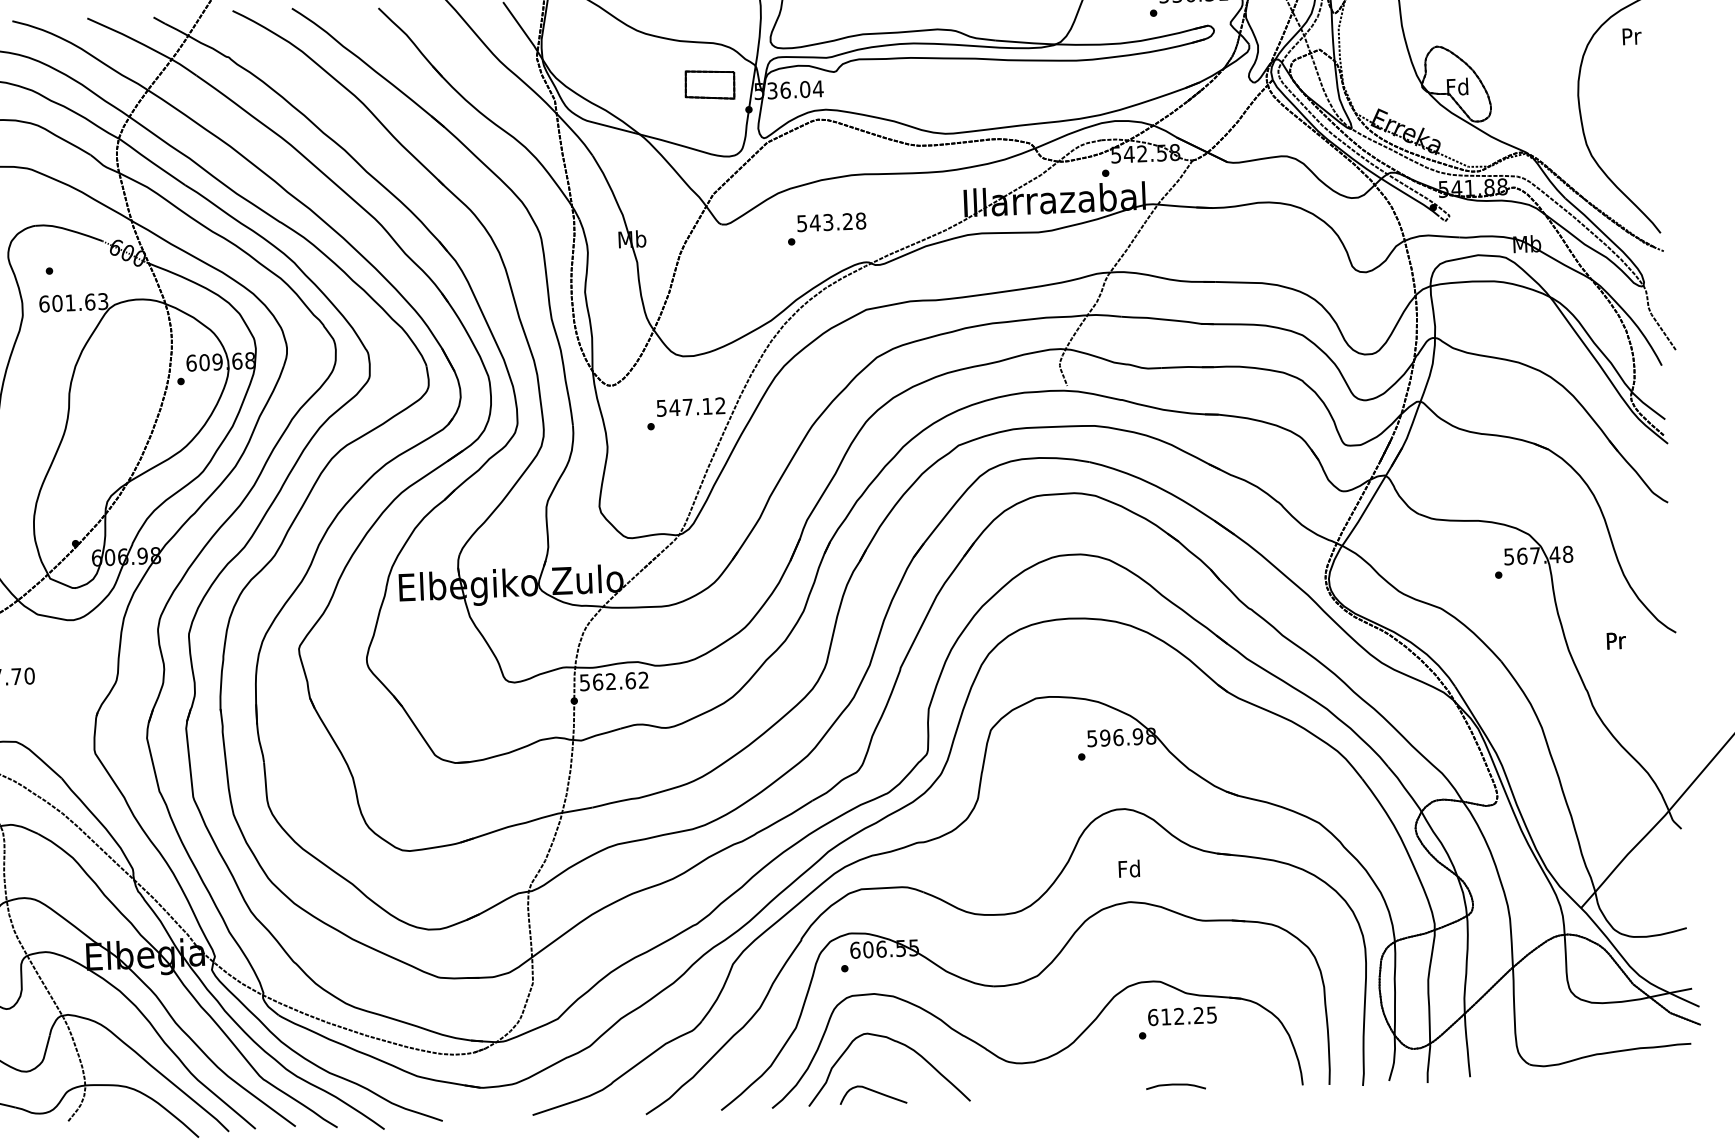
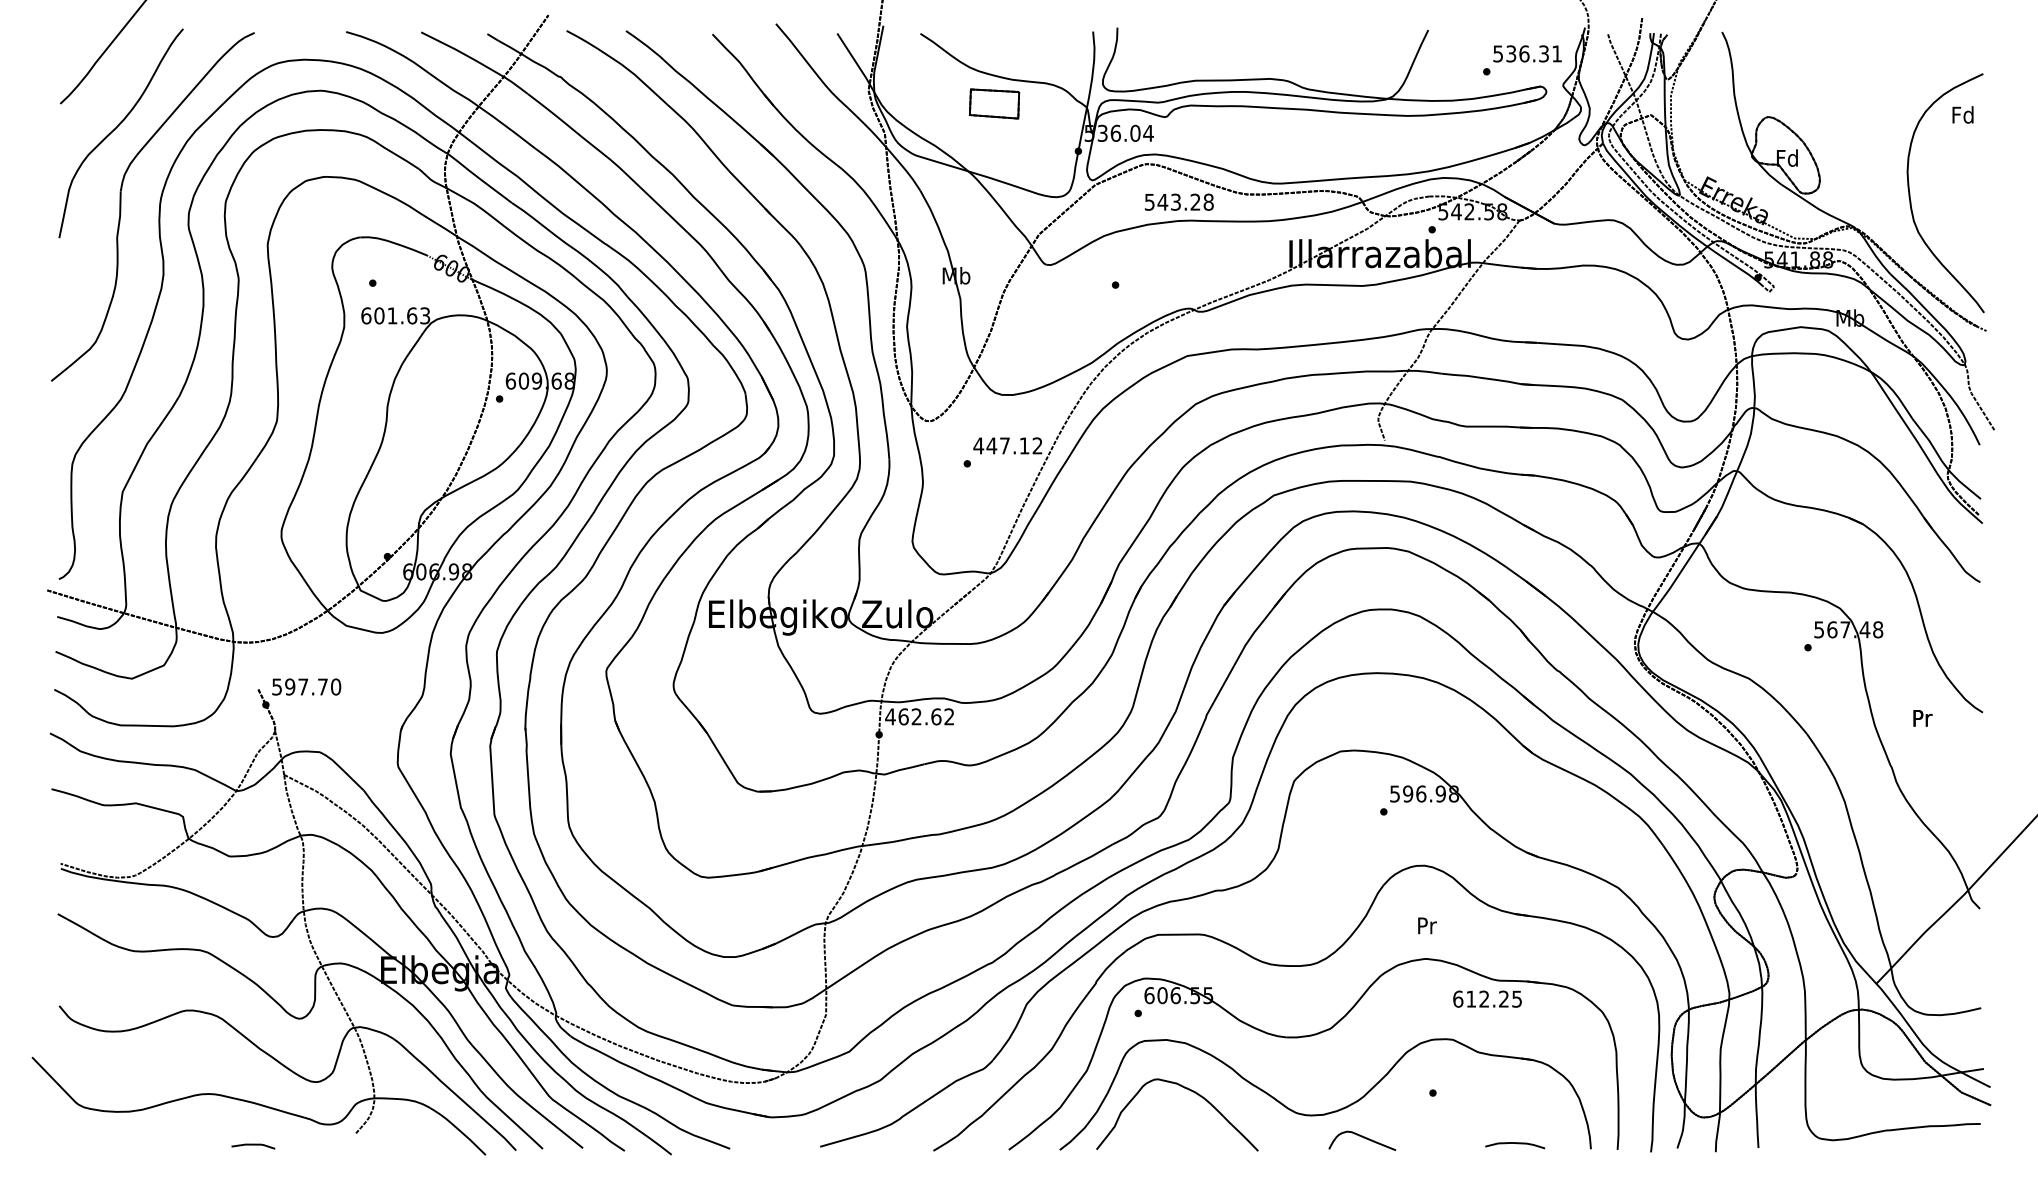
text: (1630, 35) -> (1962, 114), Pr -> Fd
part: (709, 84) -> (994, 103), moved
text: (831, 221) -> (1179, 201), moved
text: (661, 407) -> (978, 445), 547.12 -> 447.12
text: (584, 682) -> (890, 716), 562.62 -> 462.62
text: (1129, 868) -> (1426, 925), Fd -> Pr
text: (1182, 1015) -> (1487, 998), moved
curve: (1176, 1084) -> (1515, 1143), moved
curve: (874, 1092) -> (1363, 1138), moved

